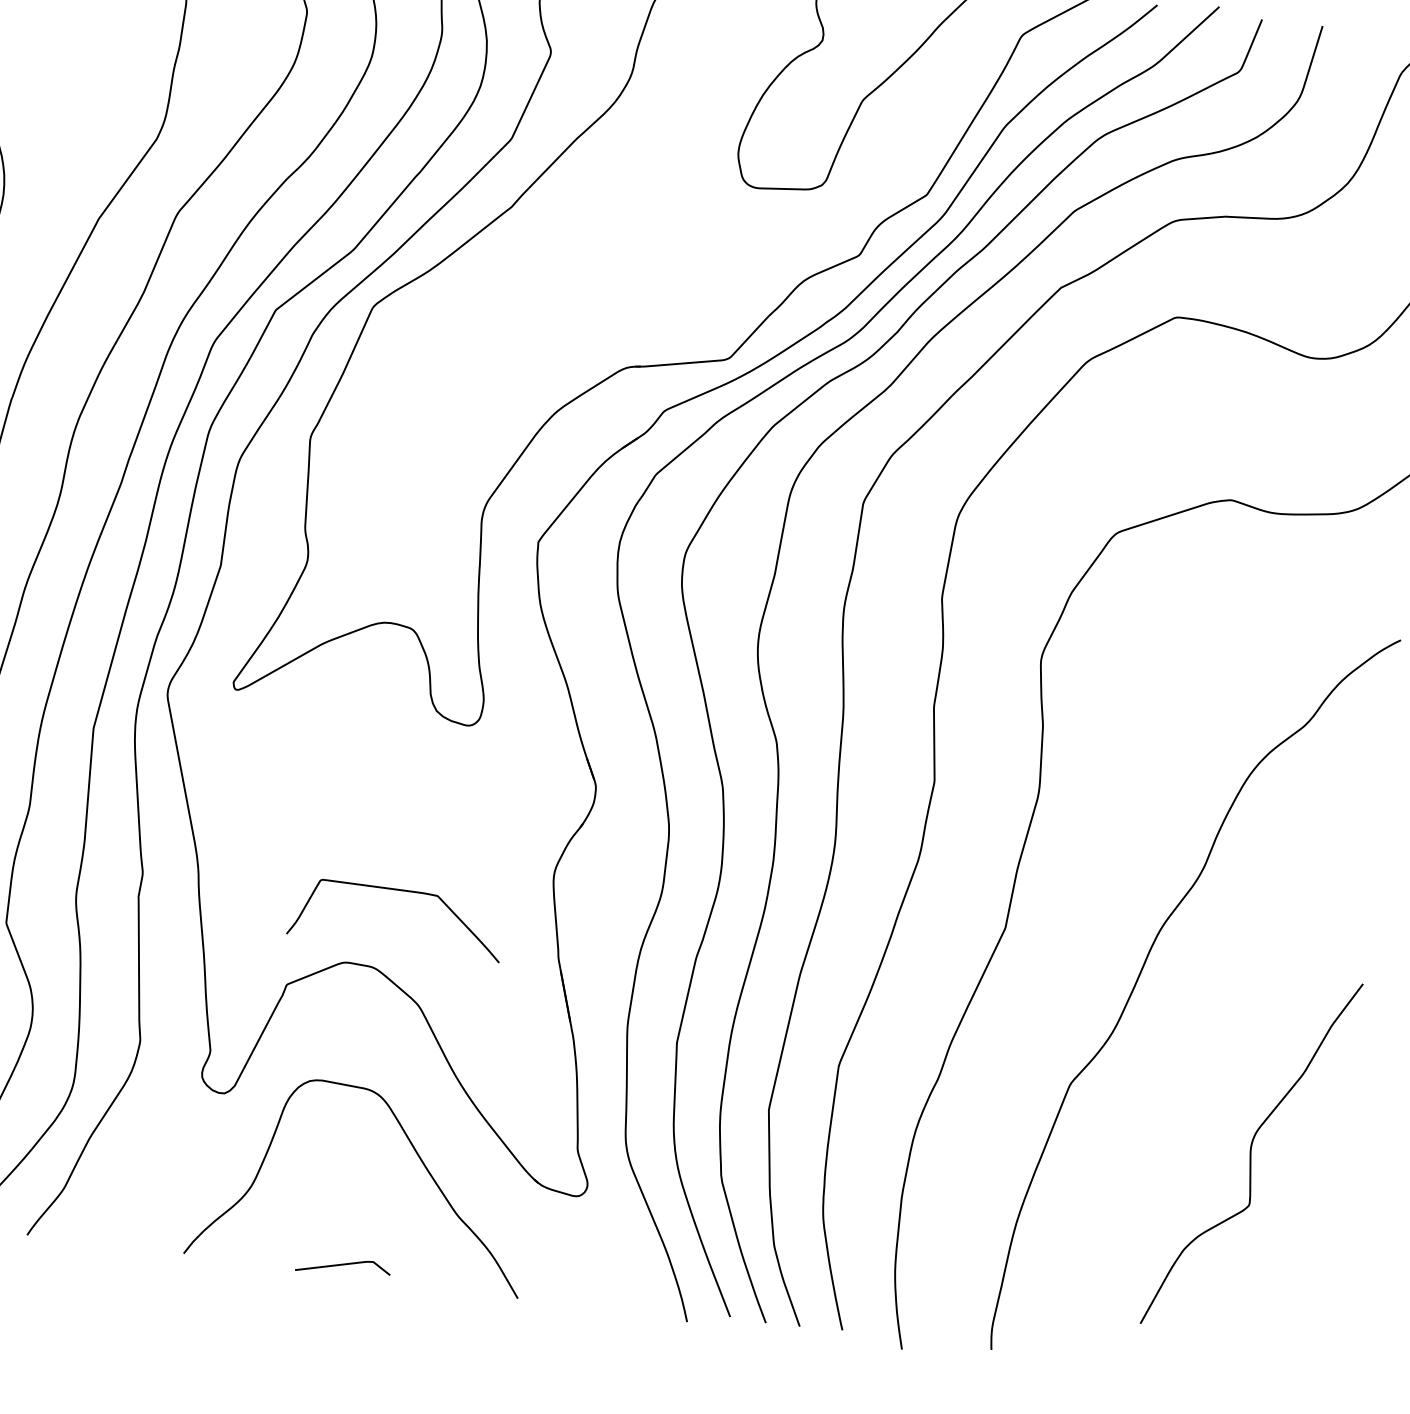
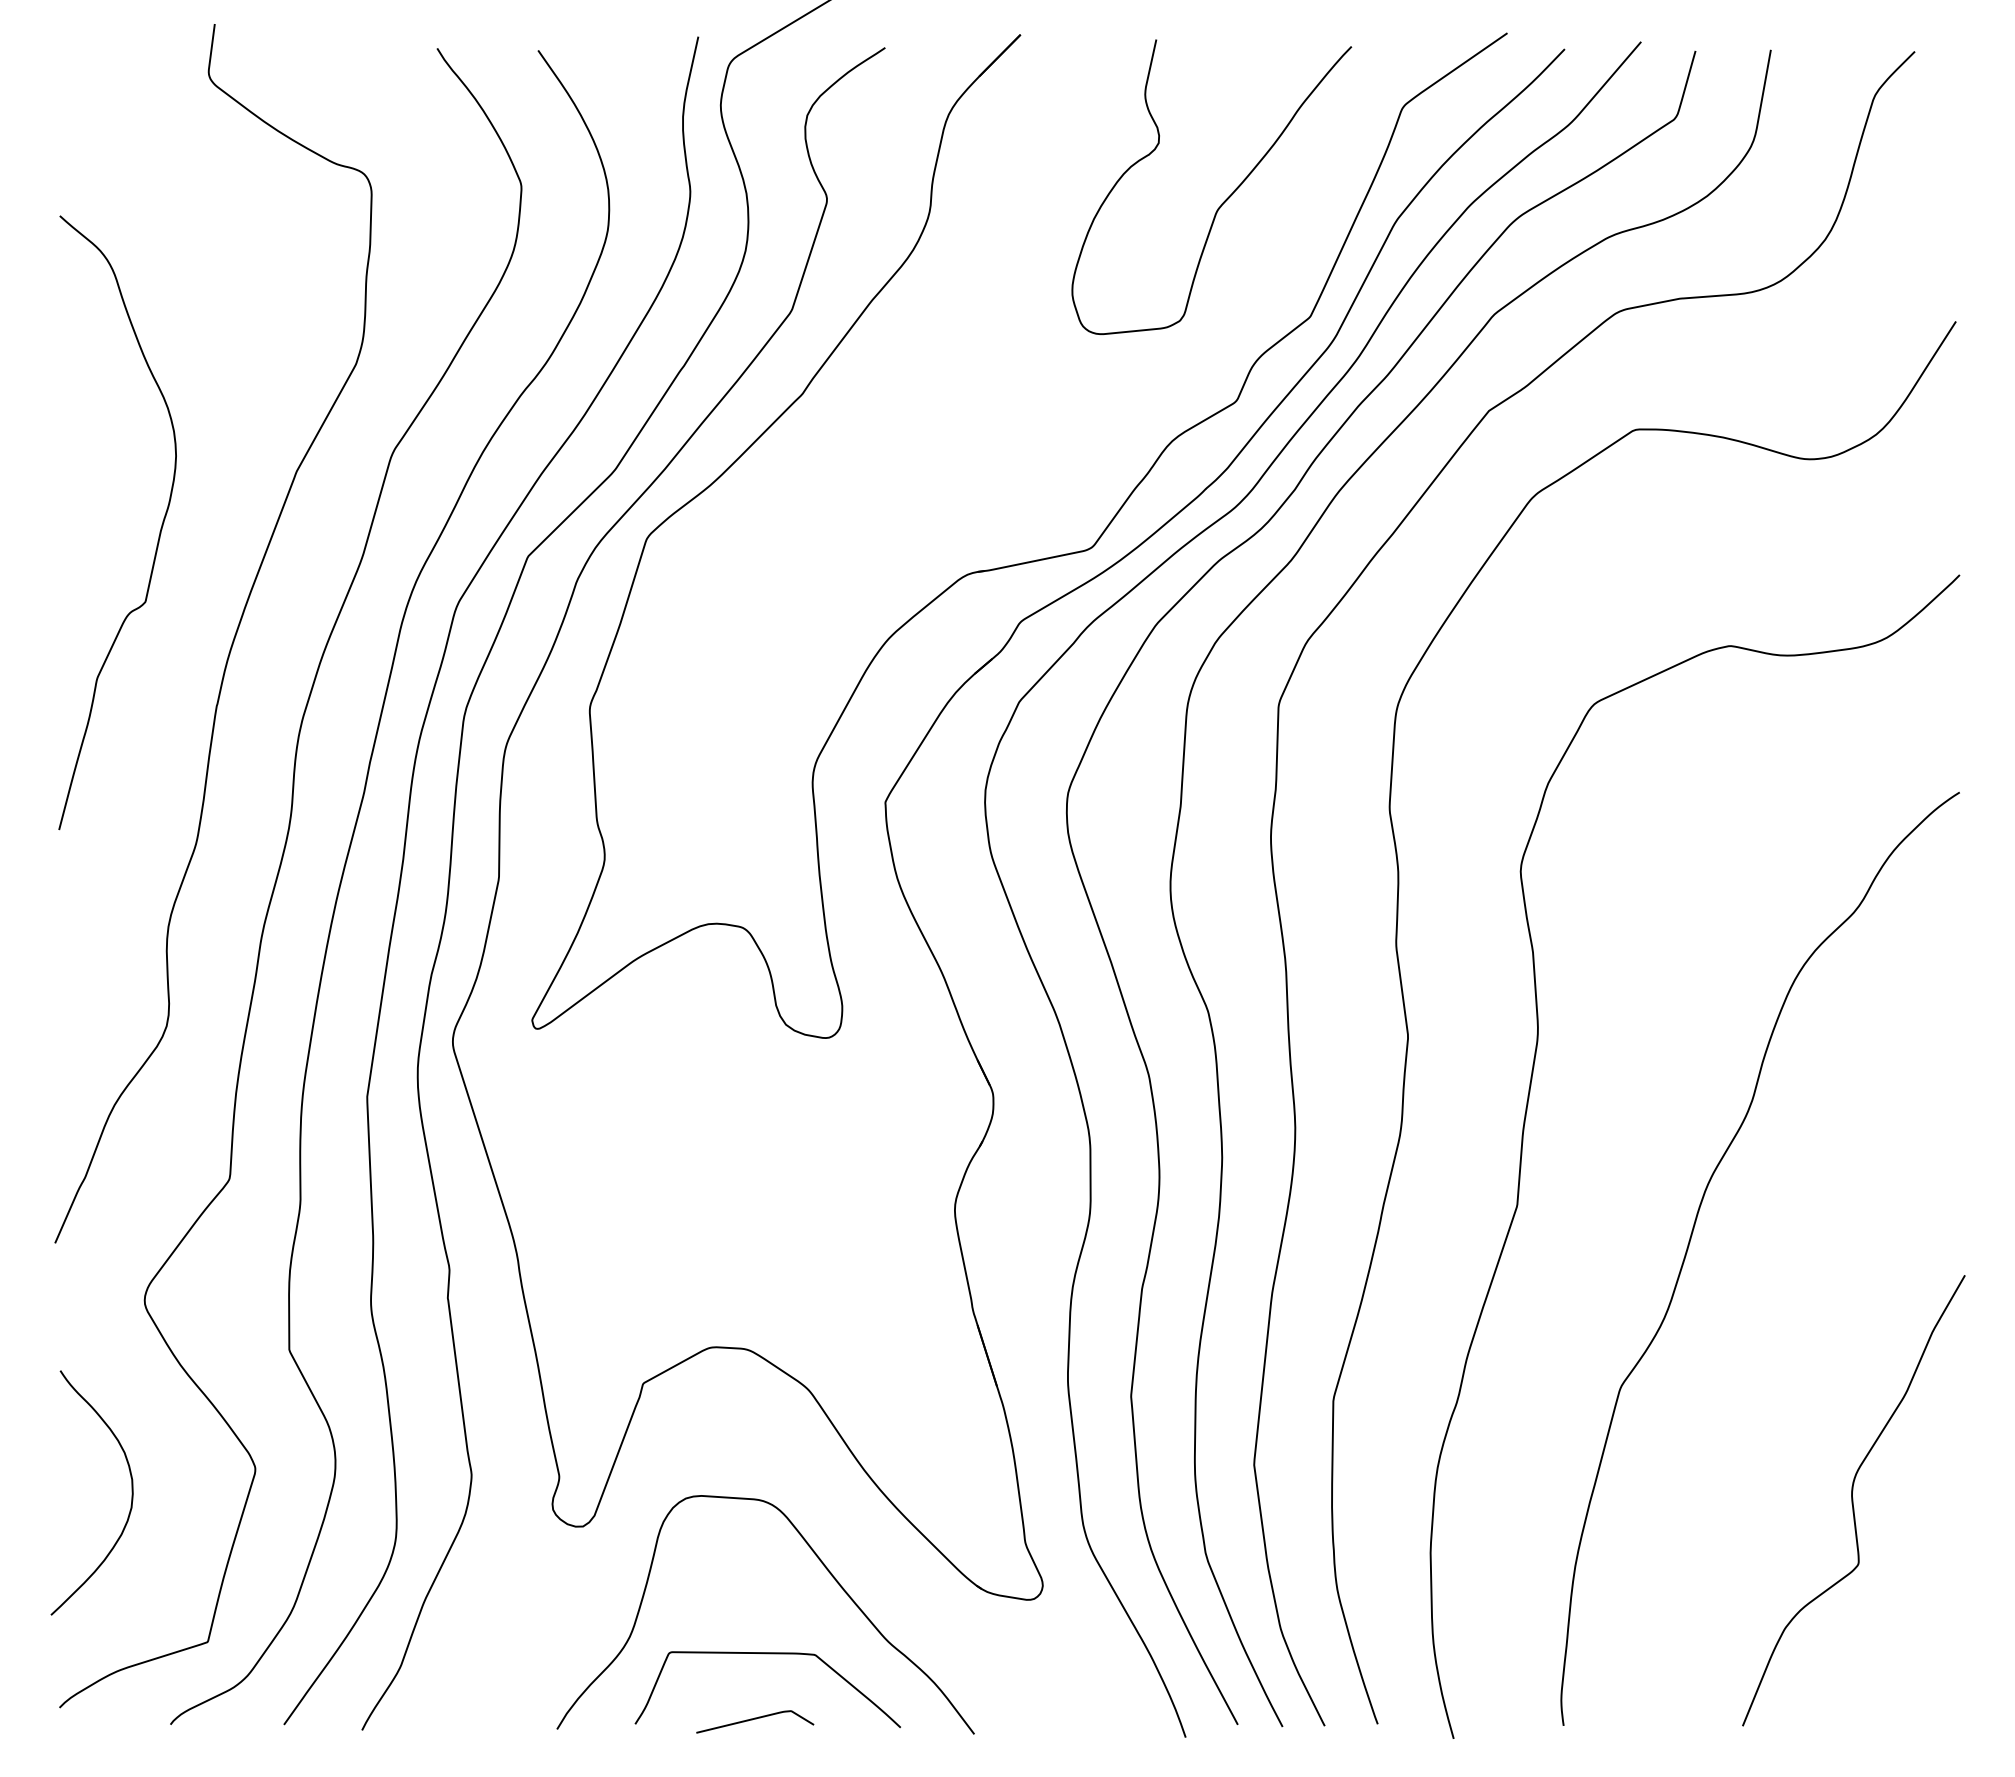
curve: (399, 891) -> (767, 1654), moved
curve: (1251, 1153) -> (1853, 1500), moved

